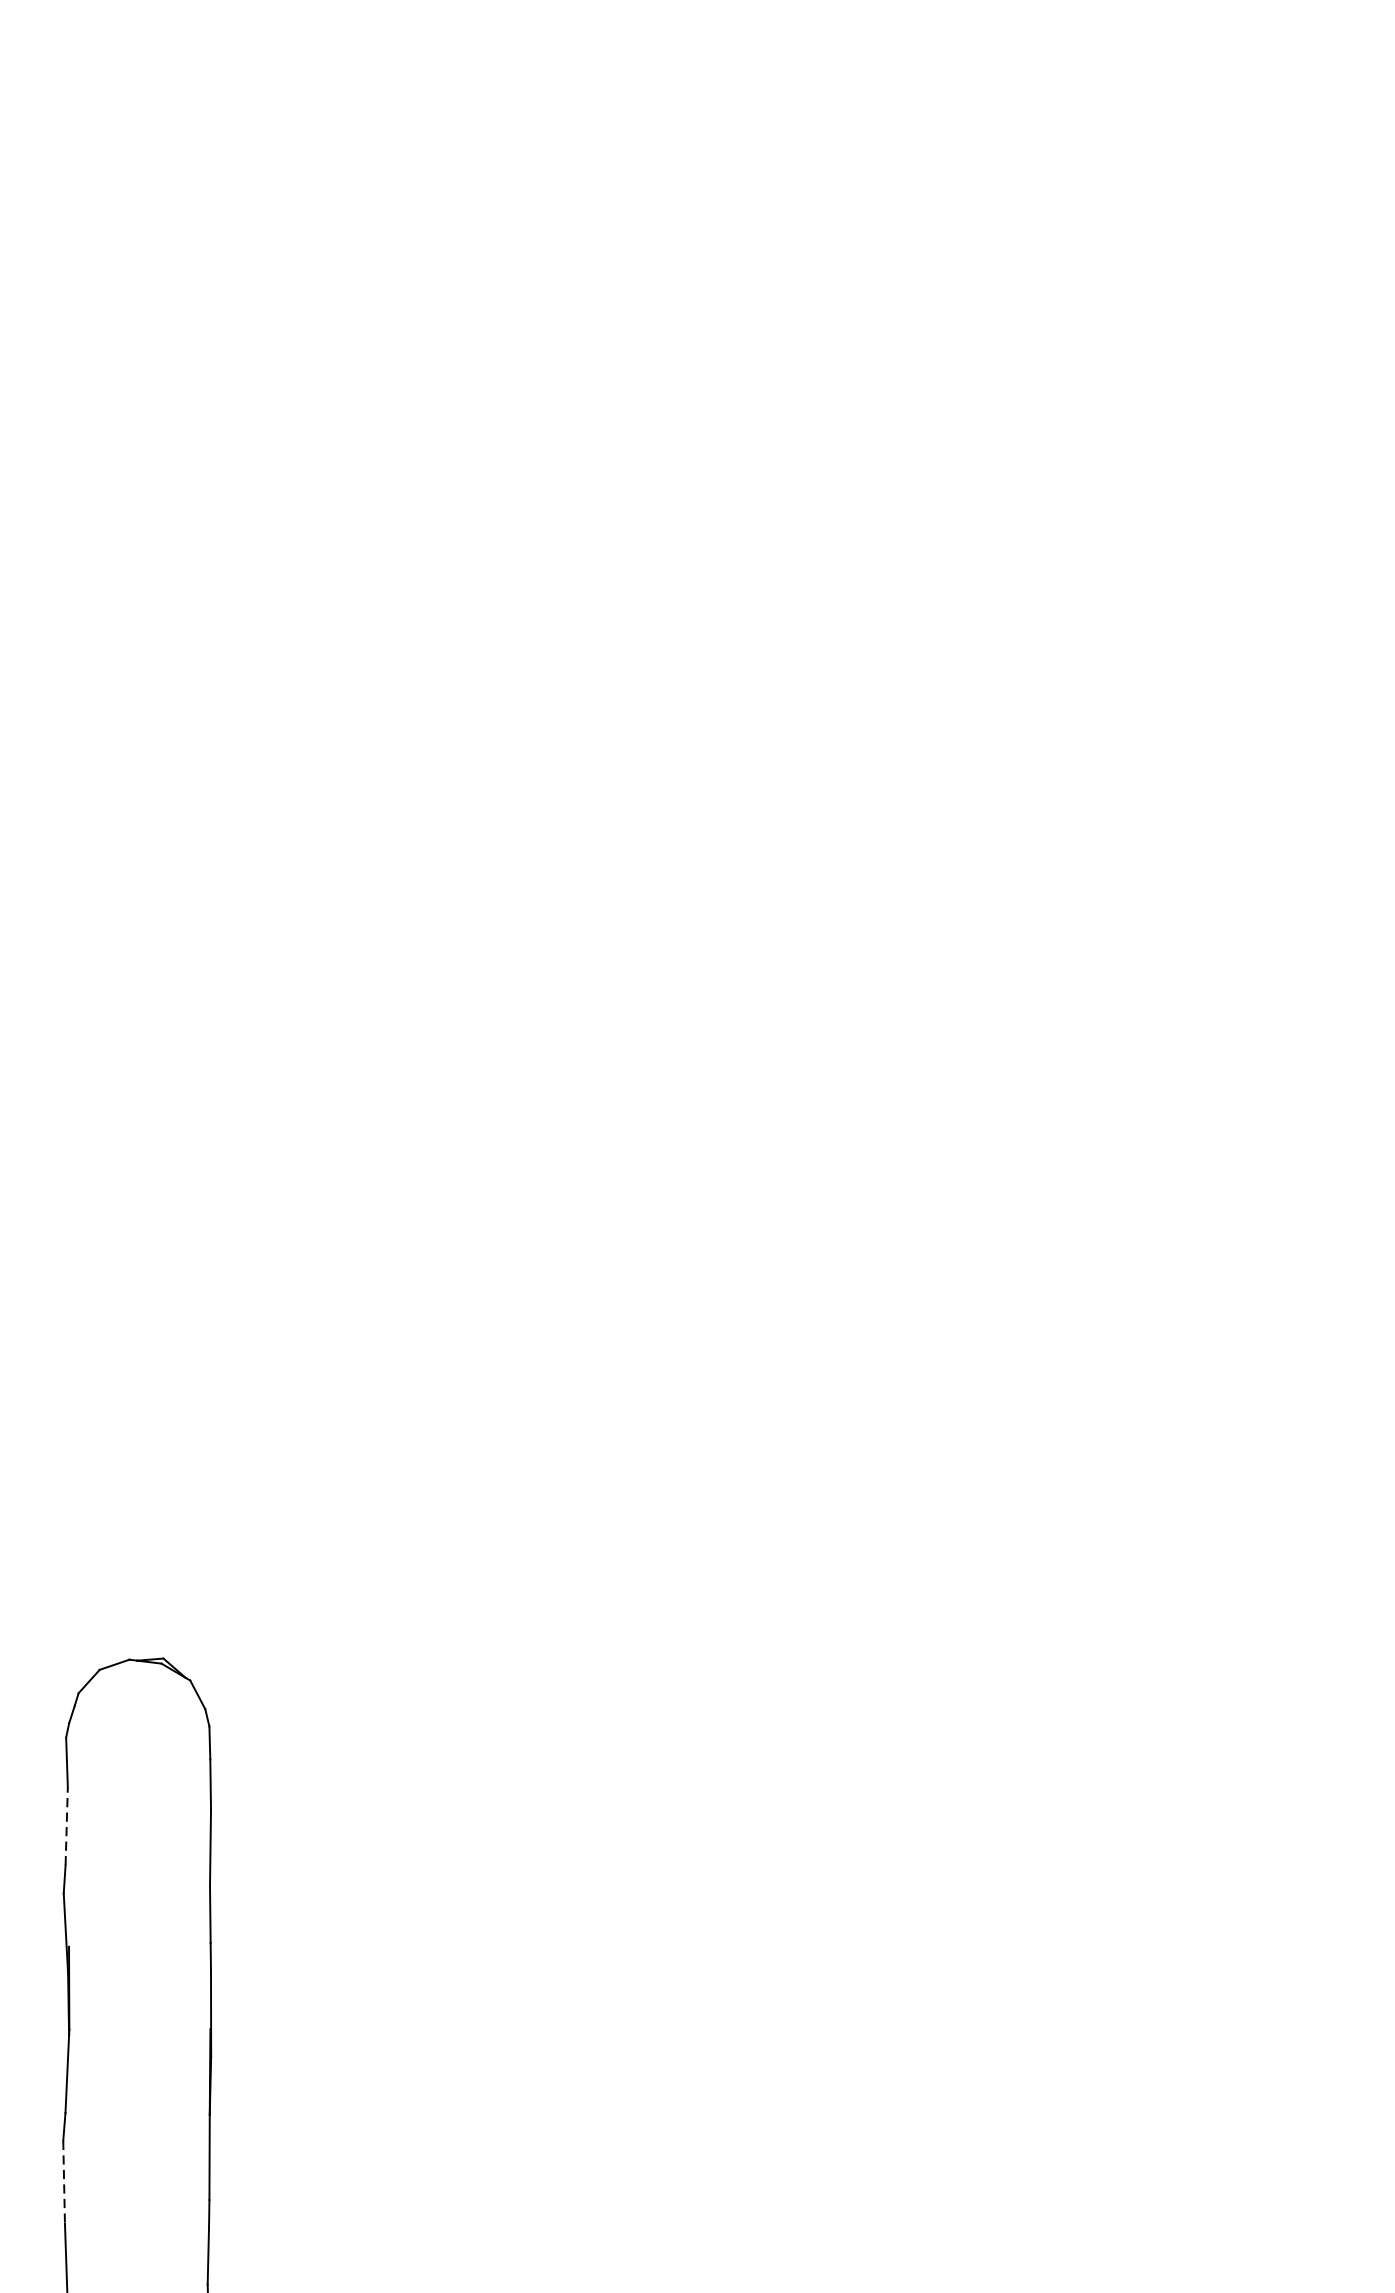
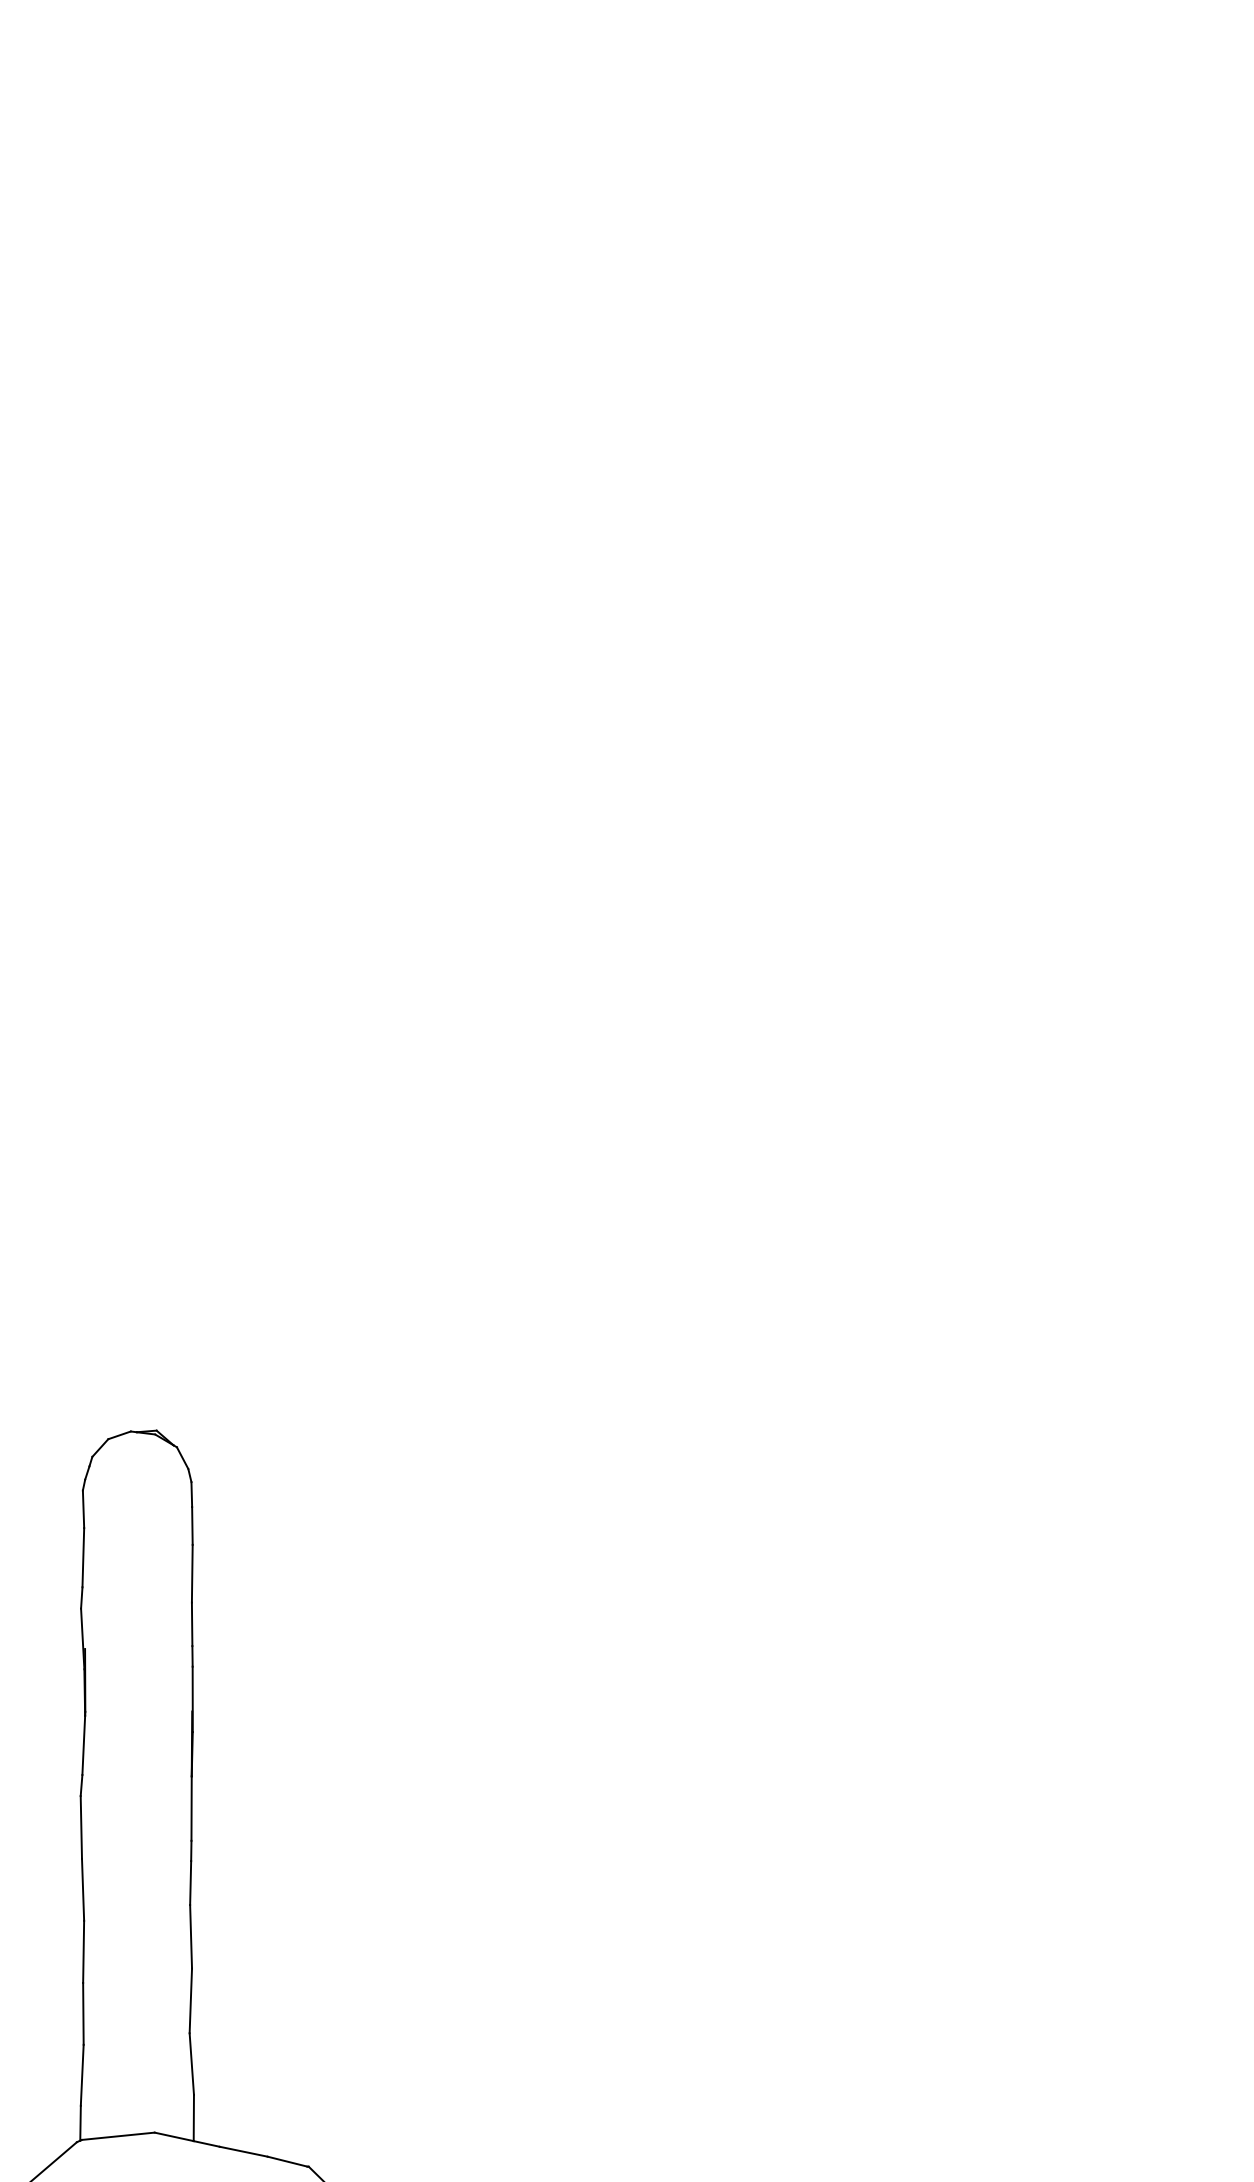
line: (66, 1825) -> (83, 1557), dashed -> solid
line: (64, 2183) -> (81, 1828), dashed -> solid

